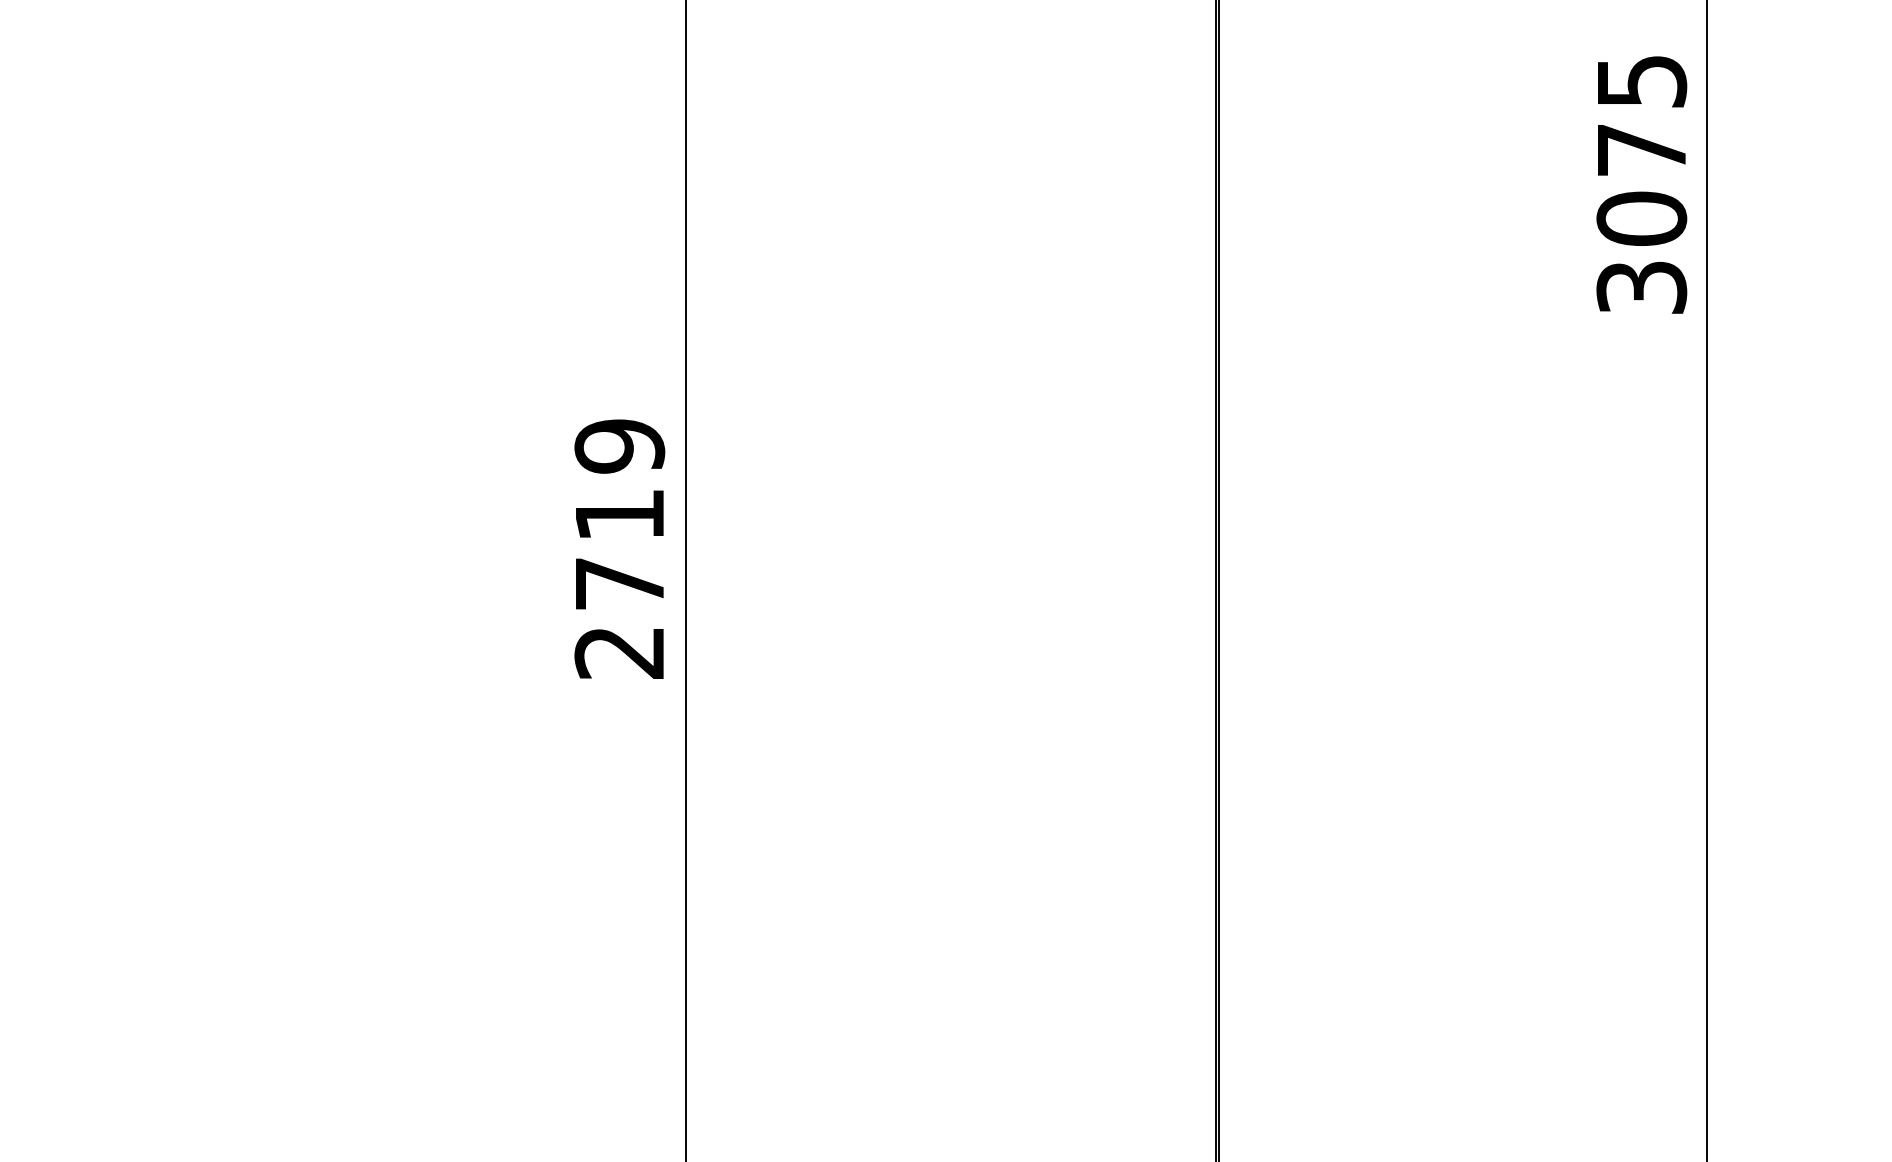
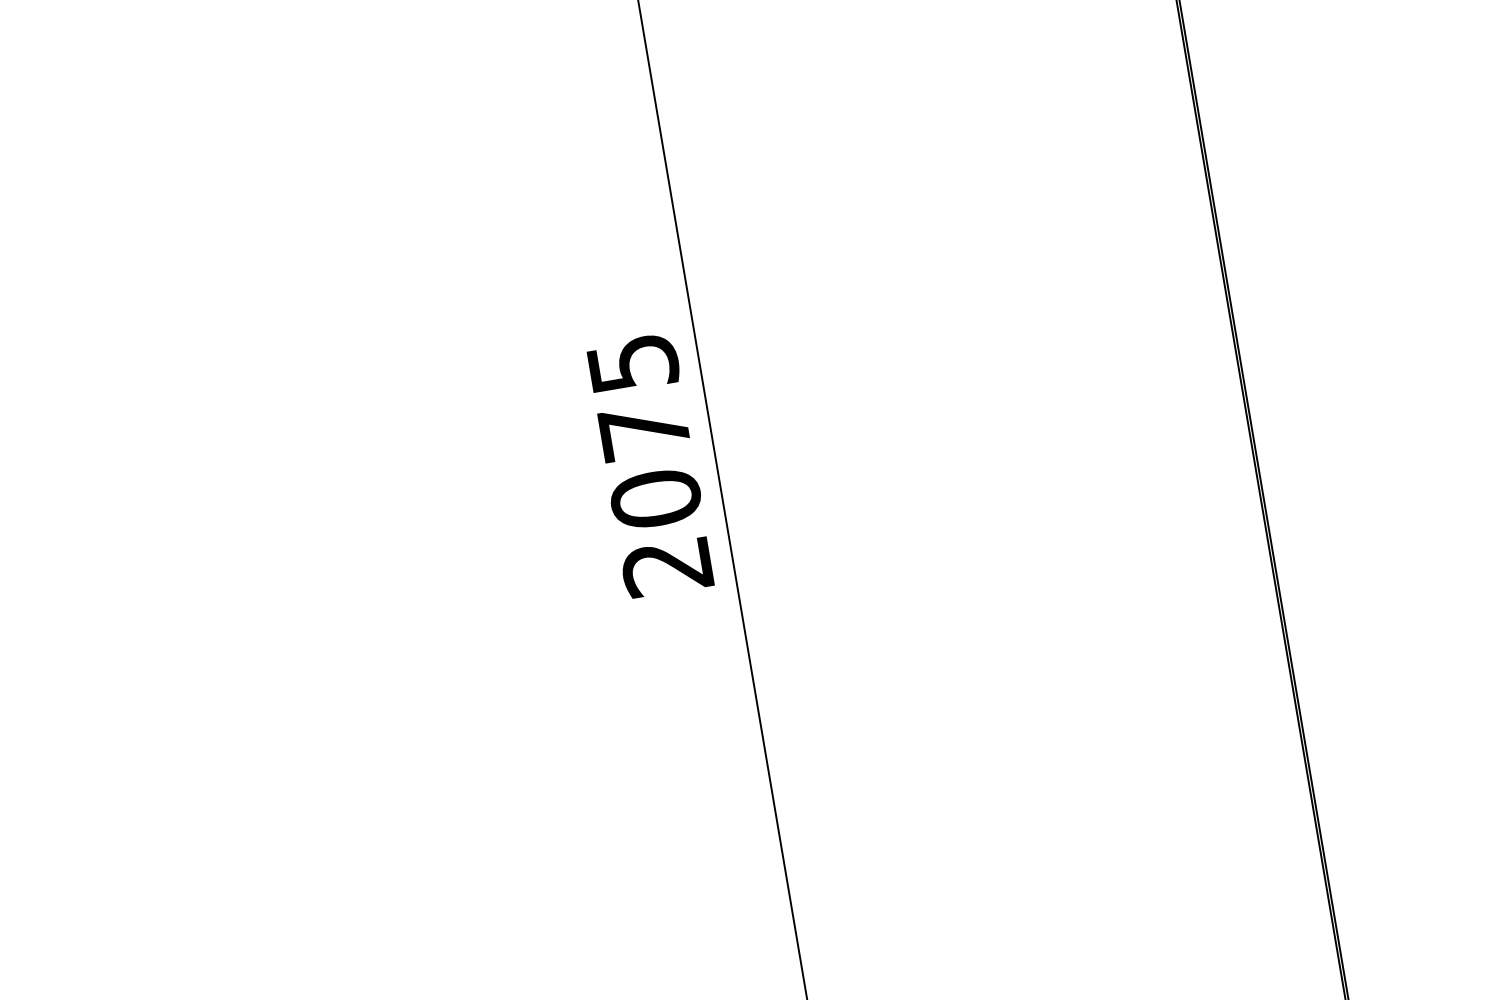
text: (619, 514) -> (644, 430), 2719 -> 2075

